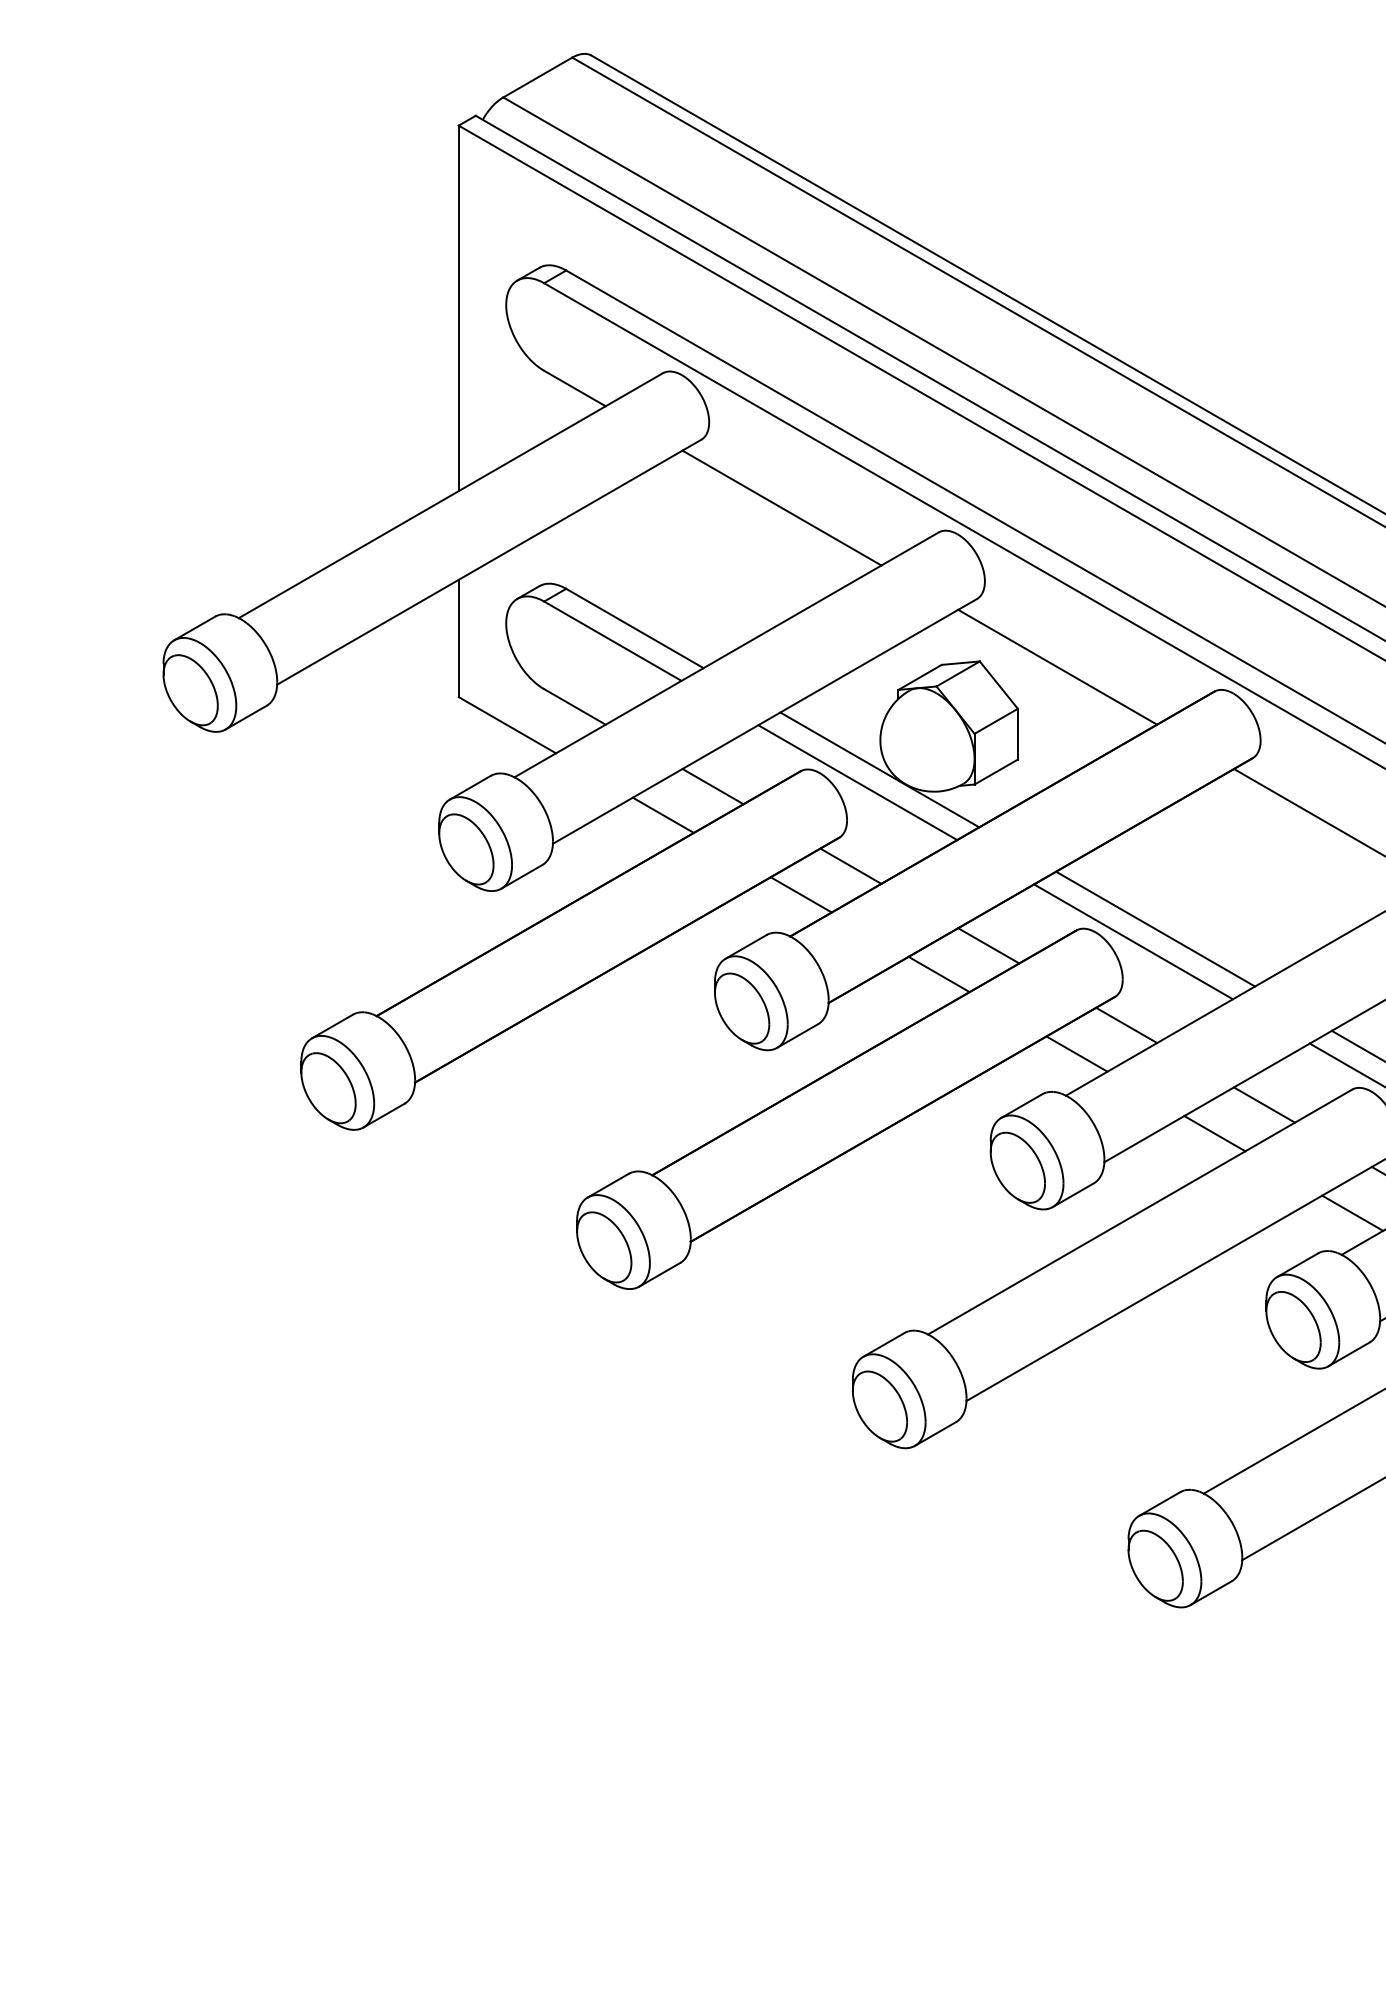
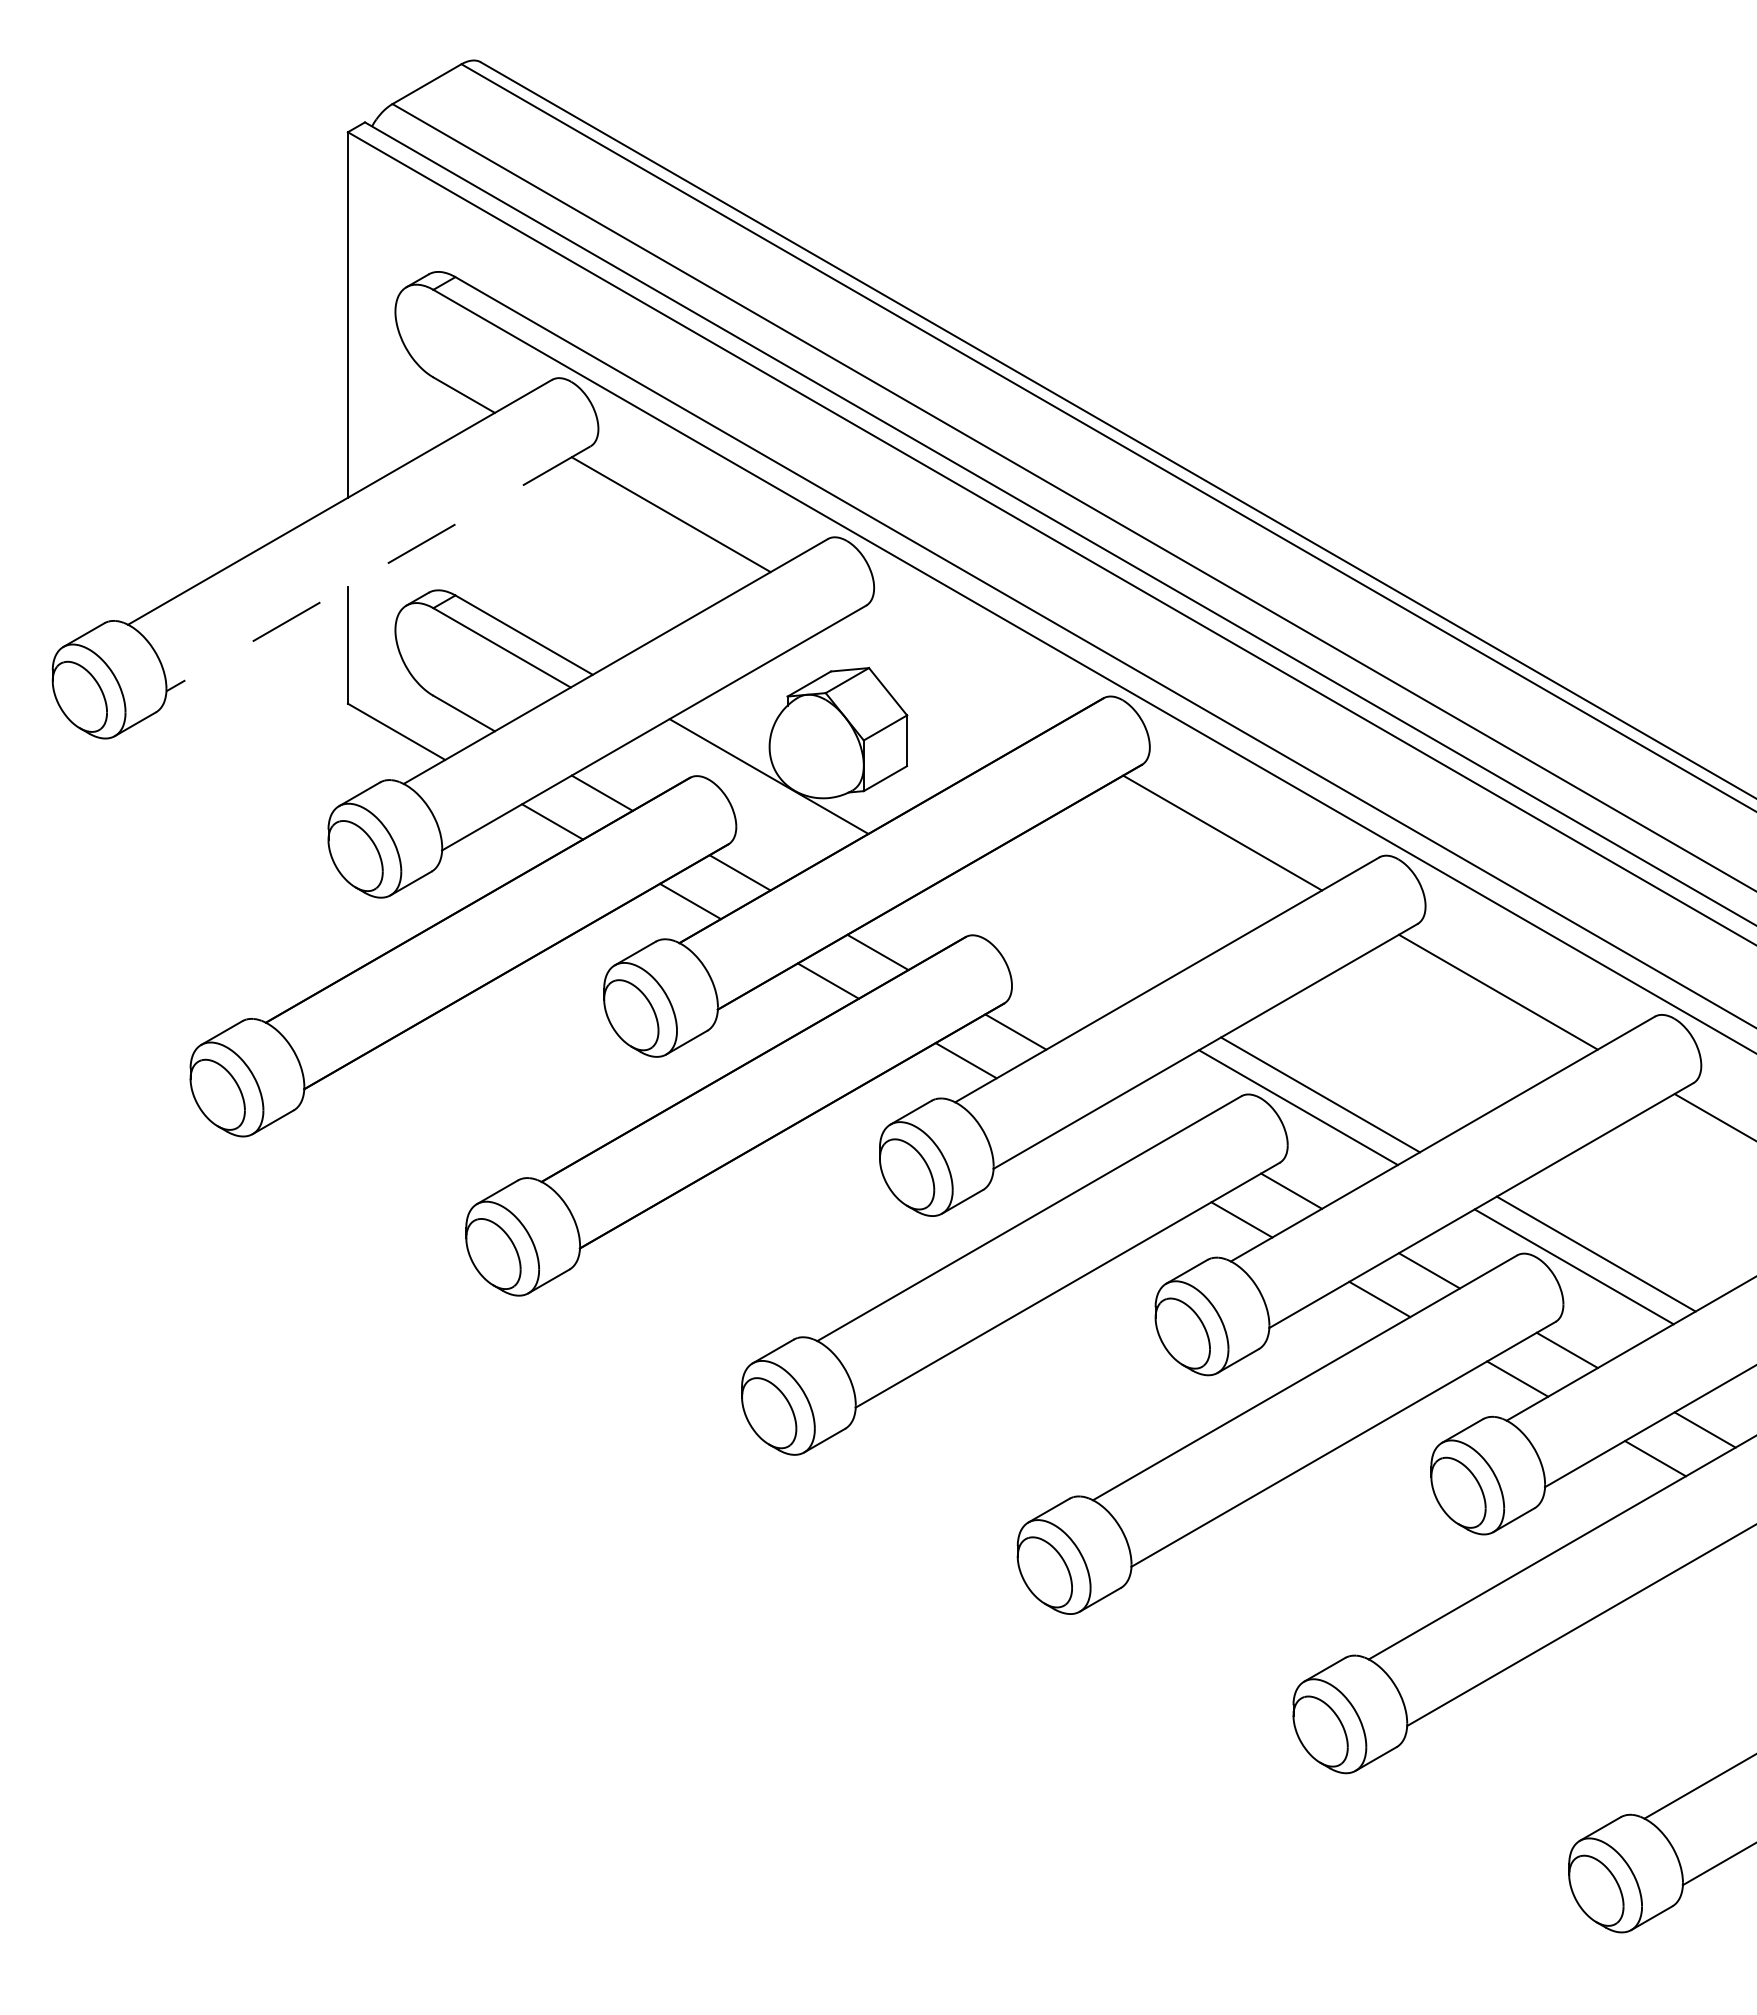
line: (489, 561) -> (378, 568), solid -> dashed
line: (1057, 666) -> (946, 673), removed
line: (857, 781) -> (746, 788), removed
line: (1155, 928) -> (1044, 935), removed
line: (1133, 941) -> (1022, 948), removed
line: (1264, 1104) -> (1153, 1111), removed
line: (1214, 1132) -> (1103, 1139), removed

